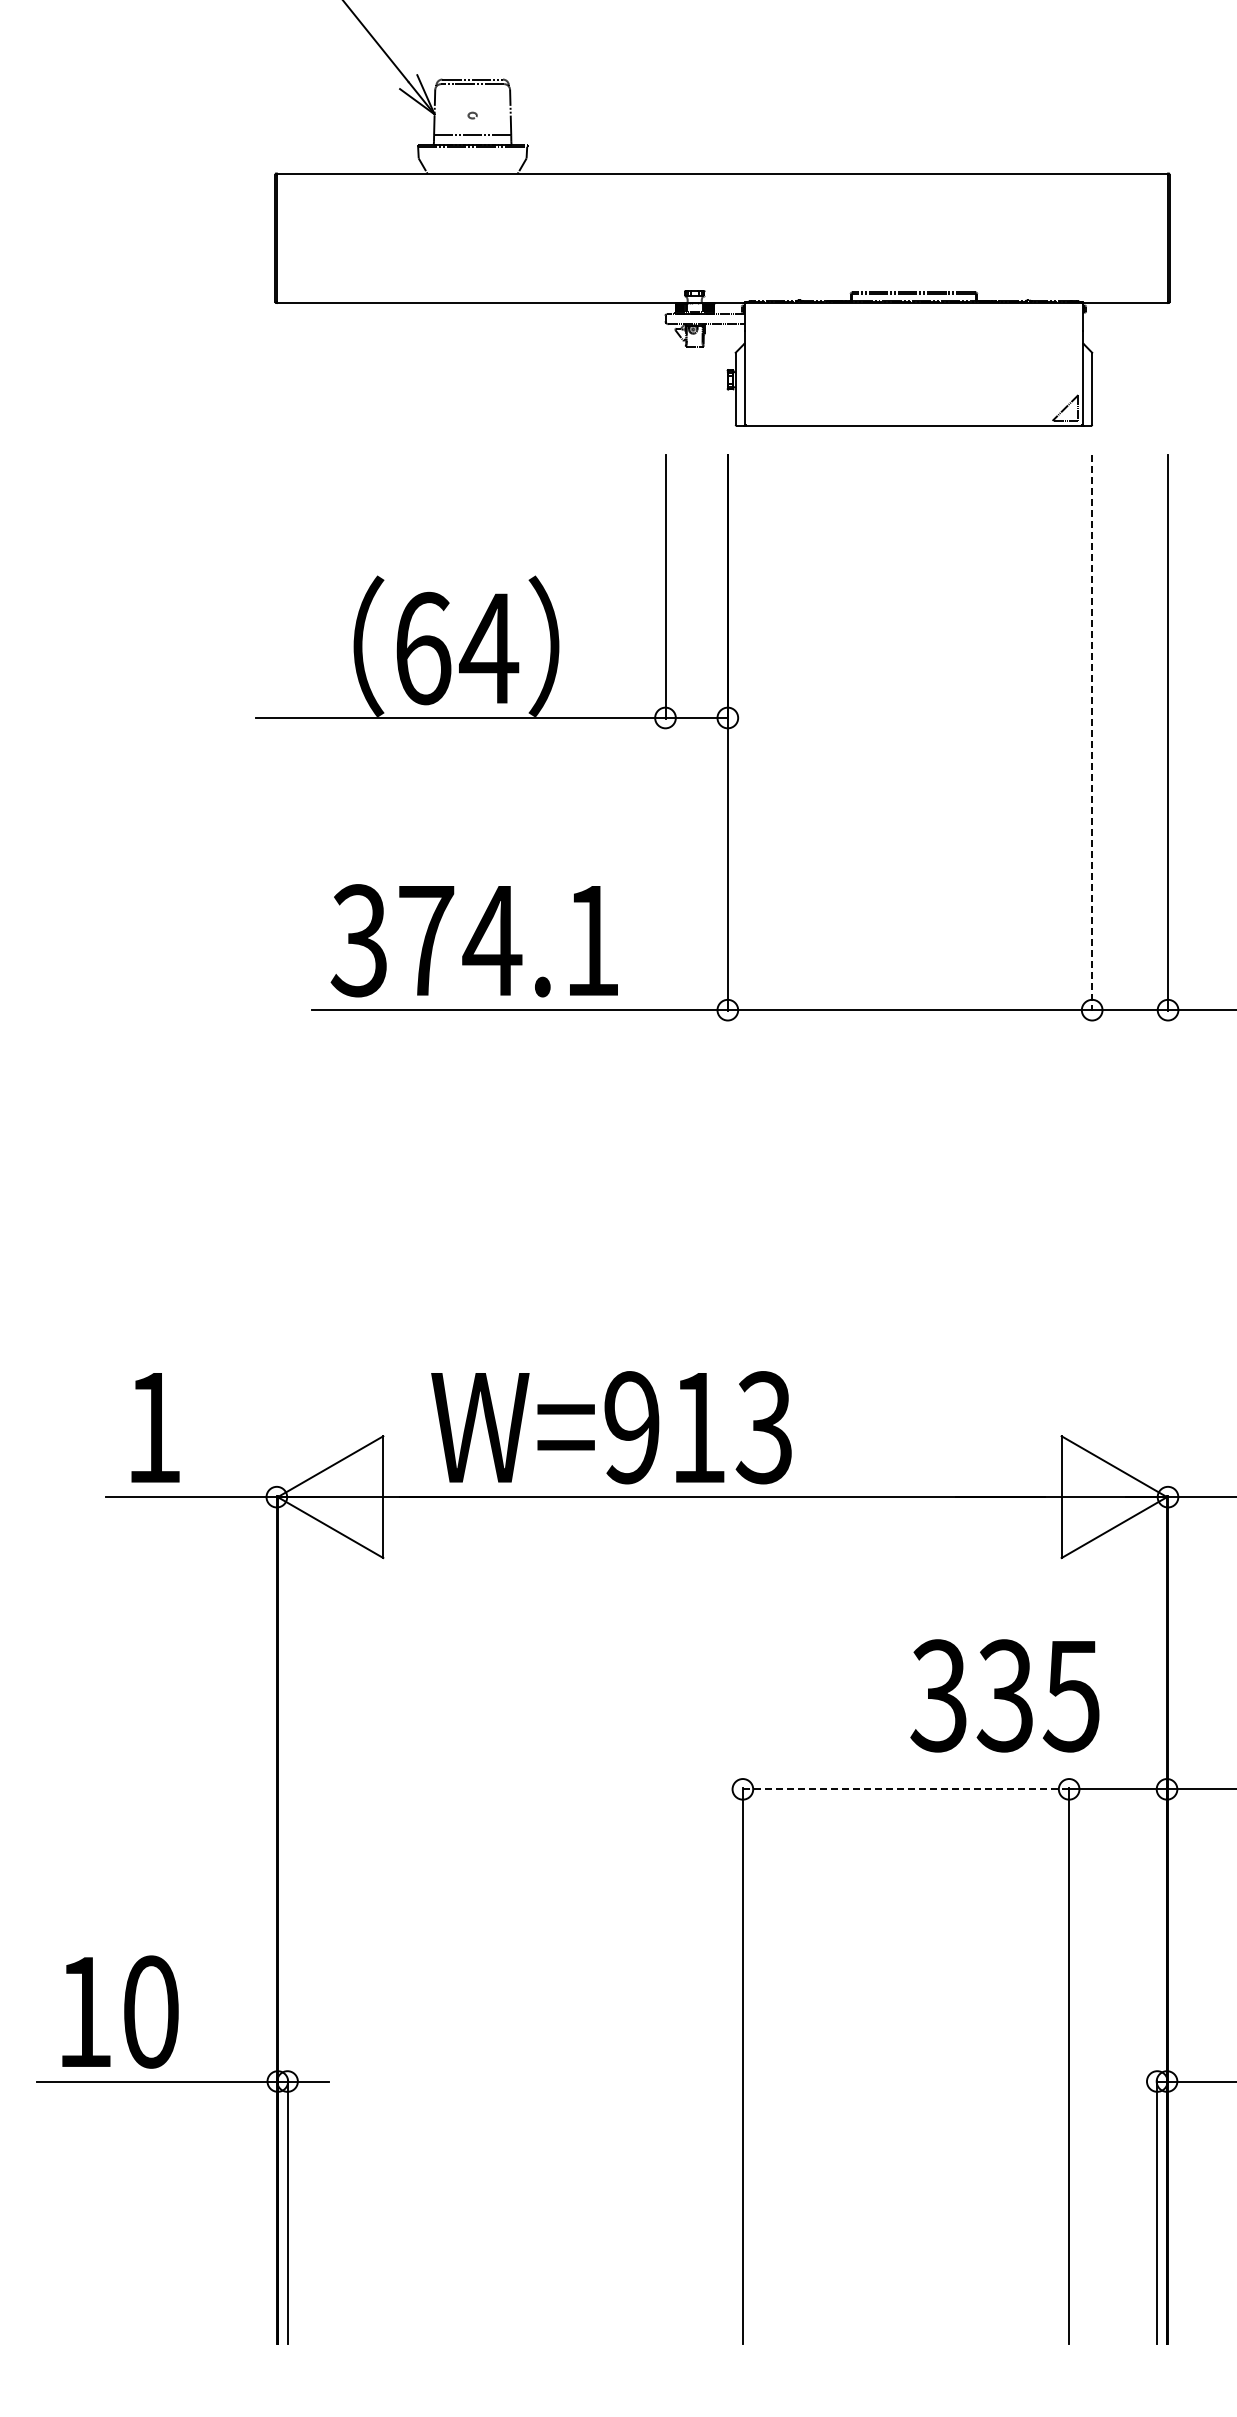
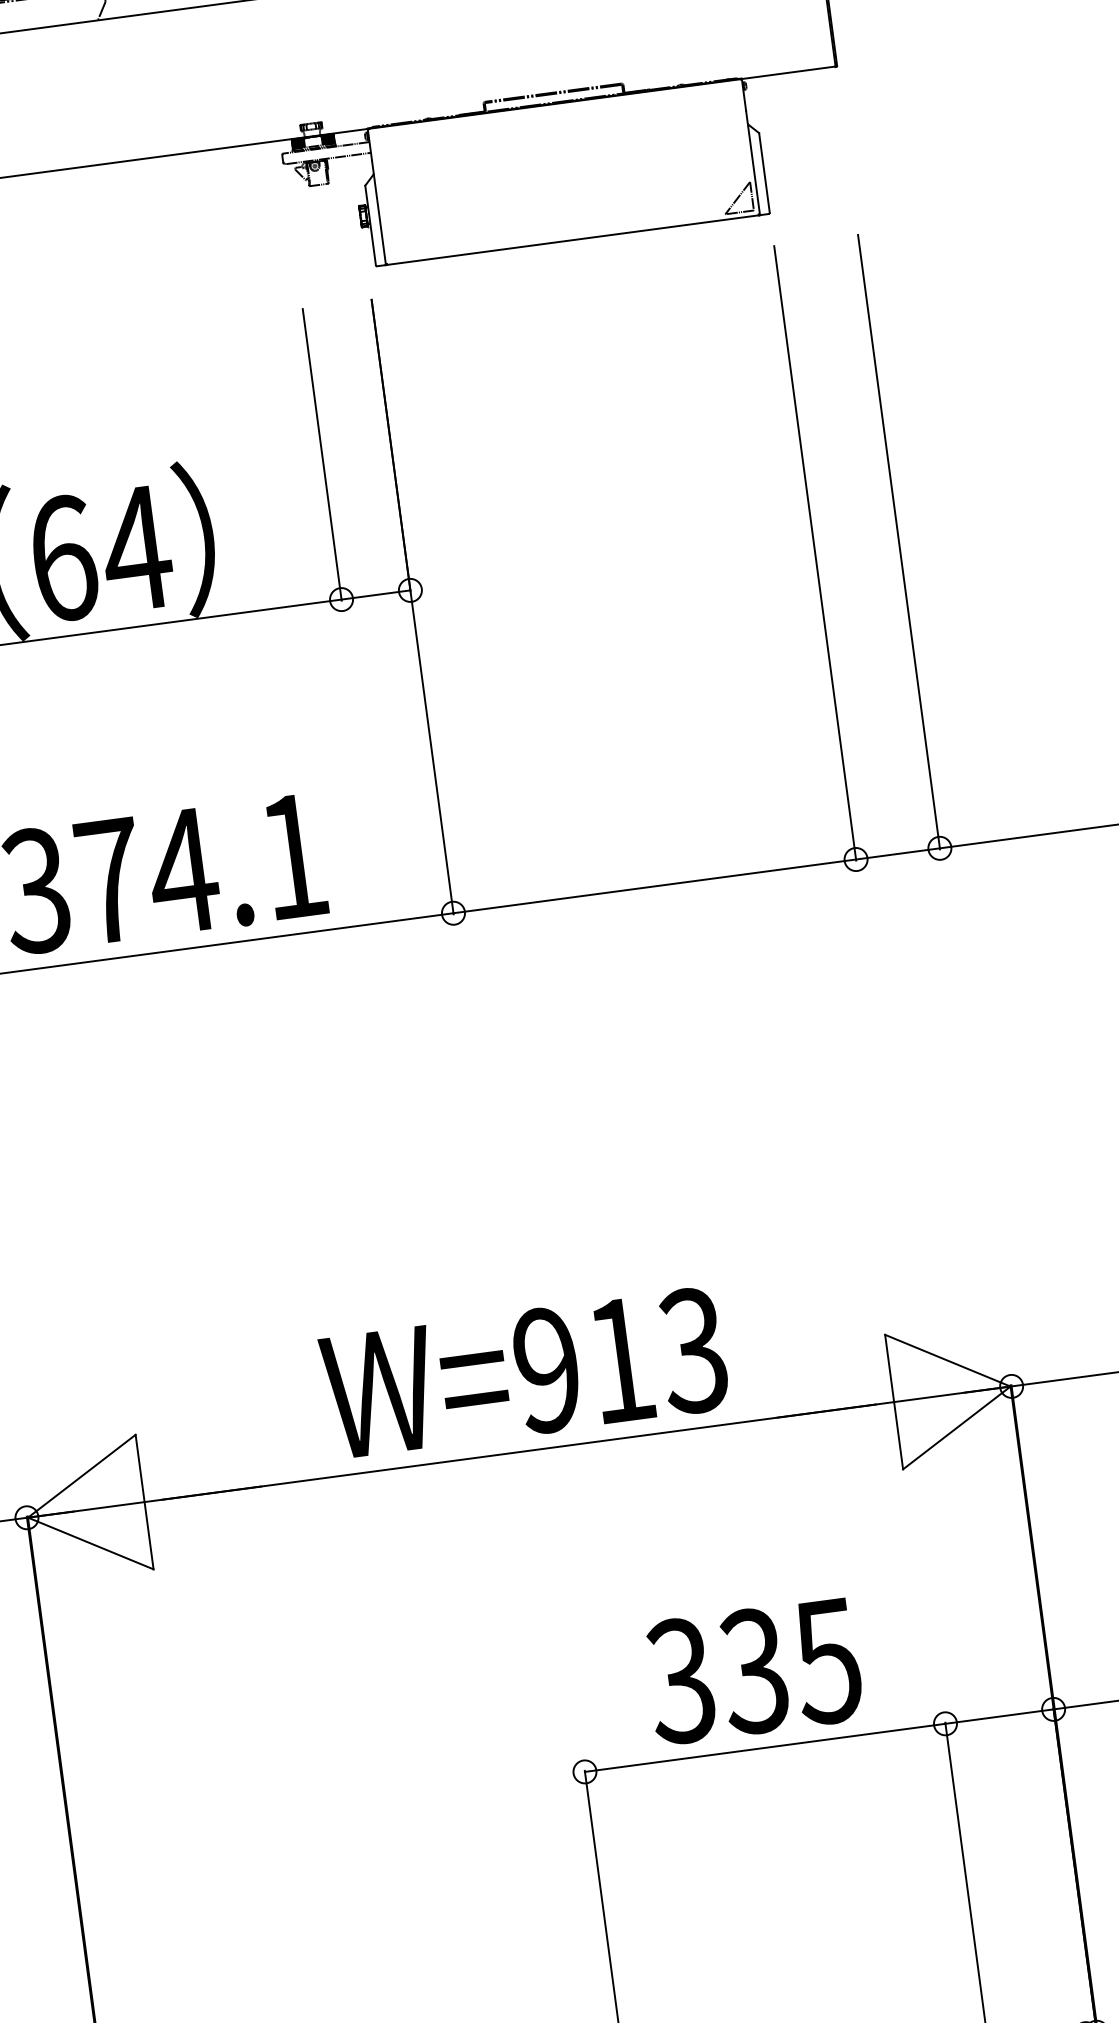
line: (1092, 733) -> (815, 553), dashed -> solid
text: (611, 1427) -> (524, 1373), moved
text: (1004, 1695) -> (753, 1670), moved
line: (906, 1789) -> (765, 1747), dashed -> solid

